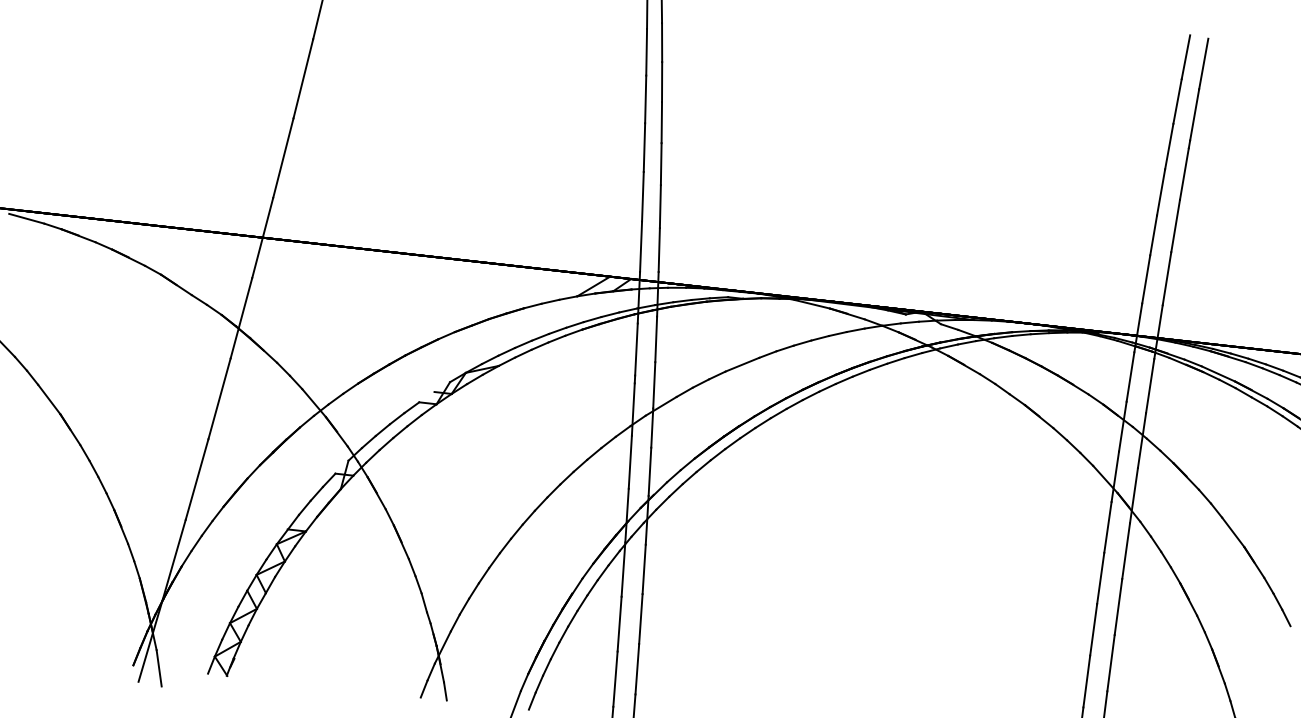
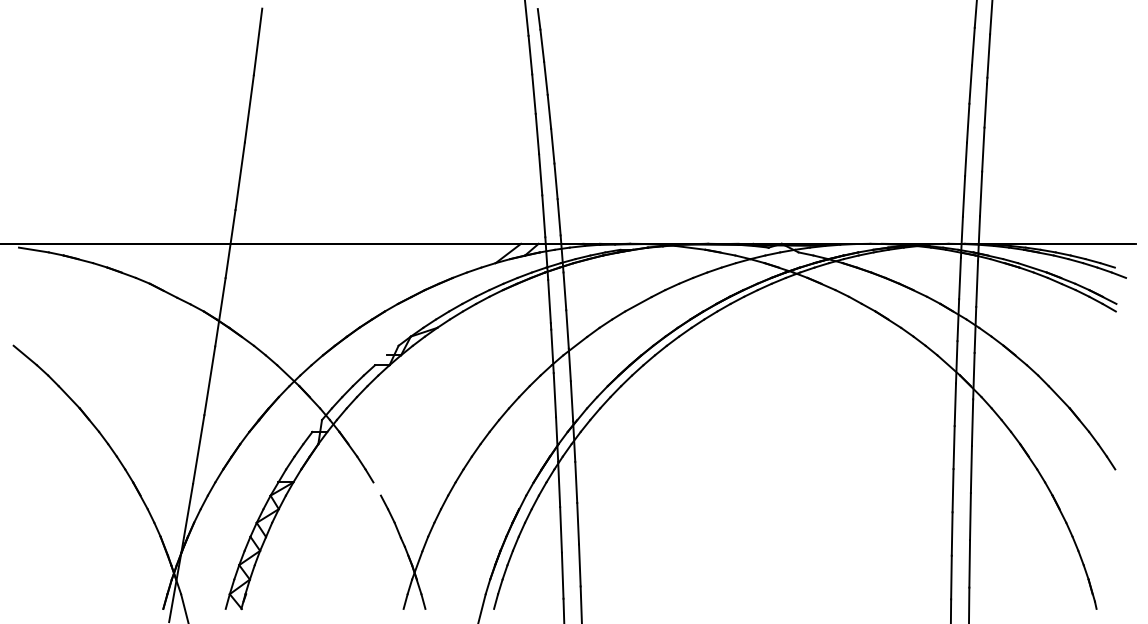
line: (400, 542) -> (372, 482), removed

